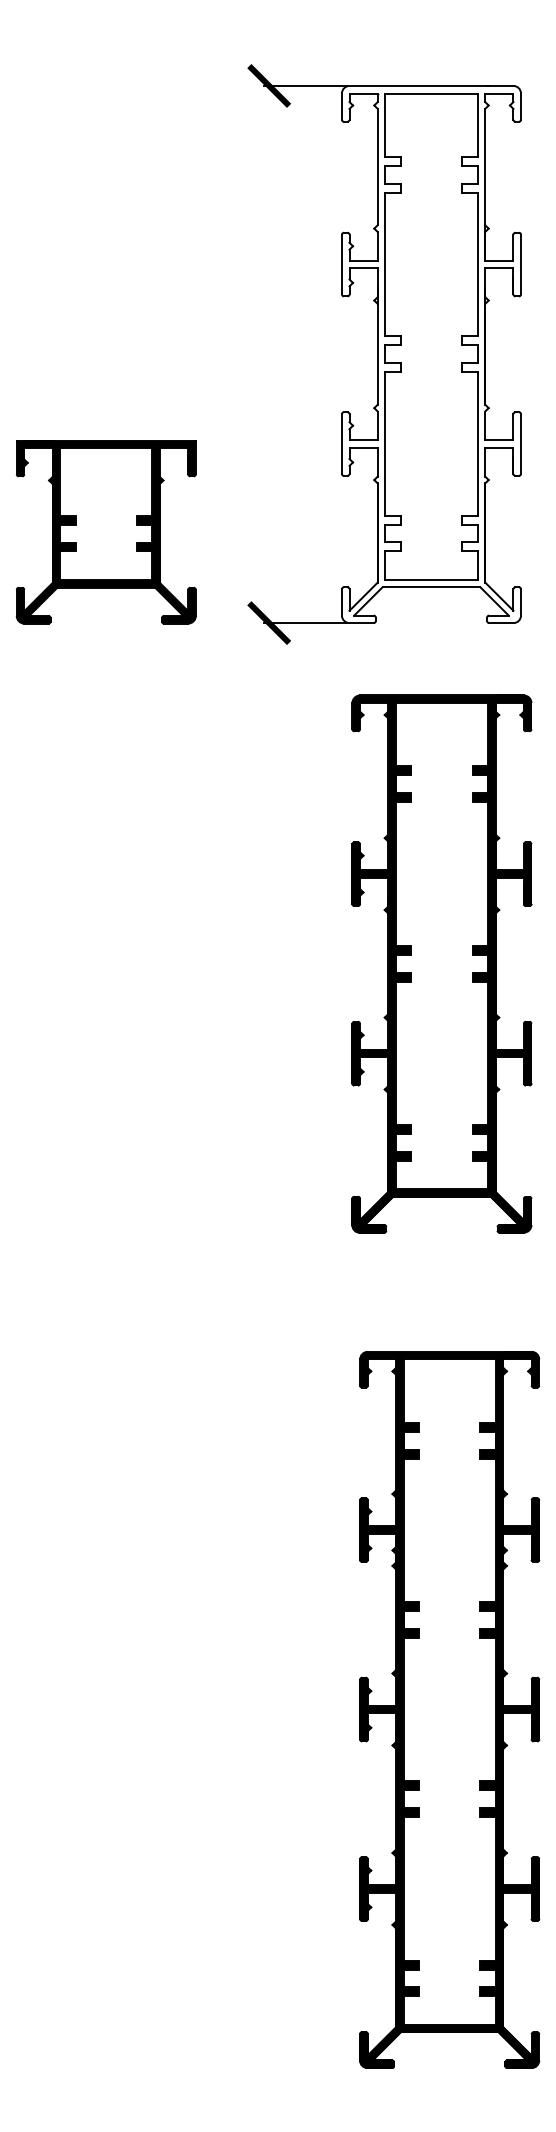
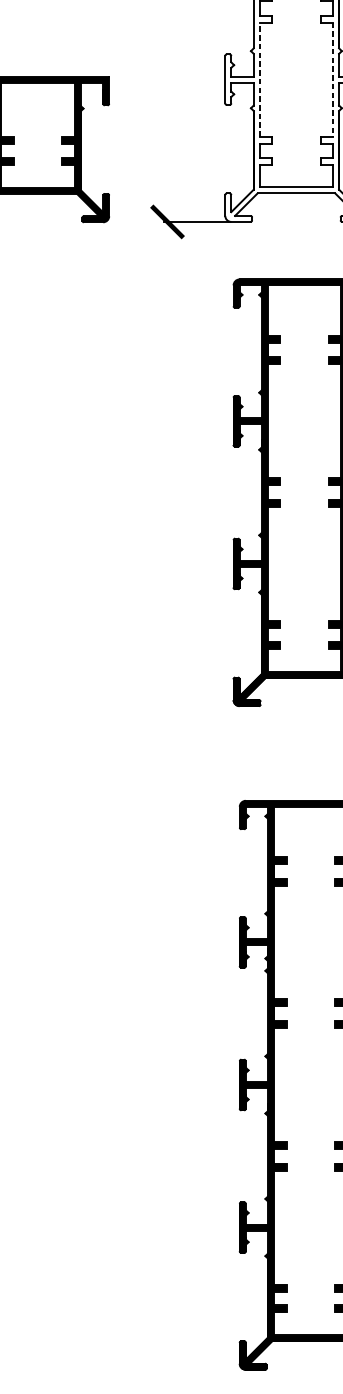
line: (385, 444) -> (259, 80), solid -> dashed
line: (477, 444) -> (332, 80), solid -> dashed

